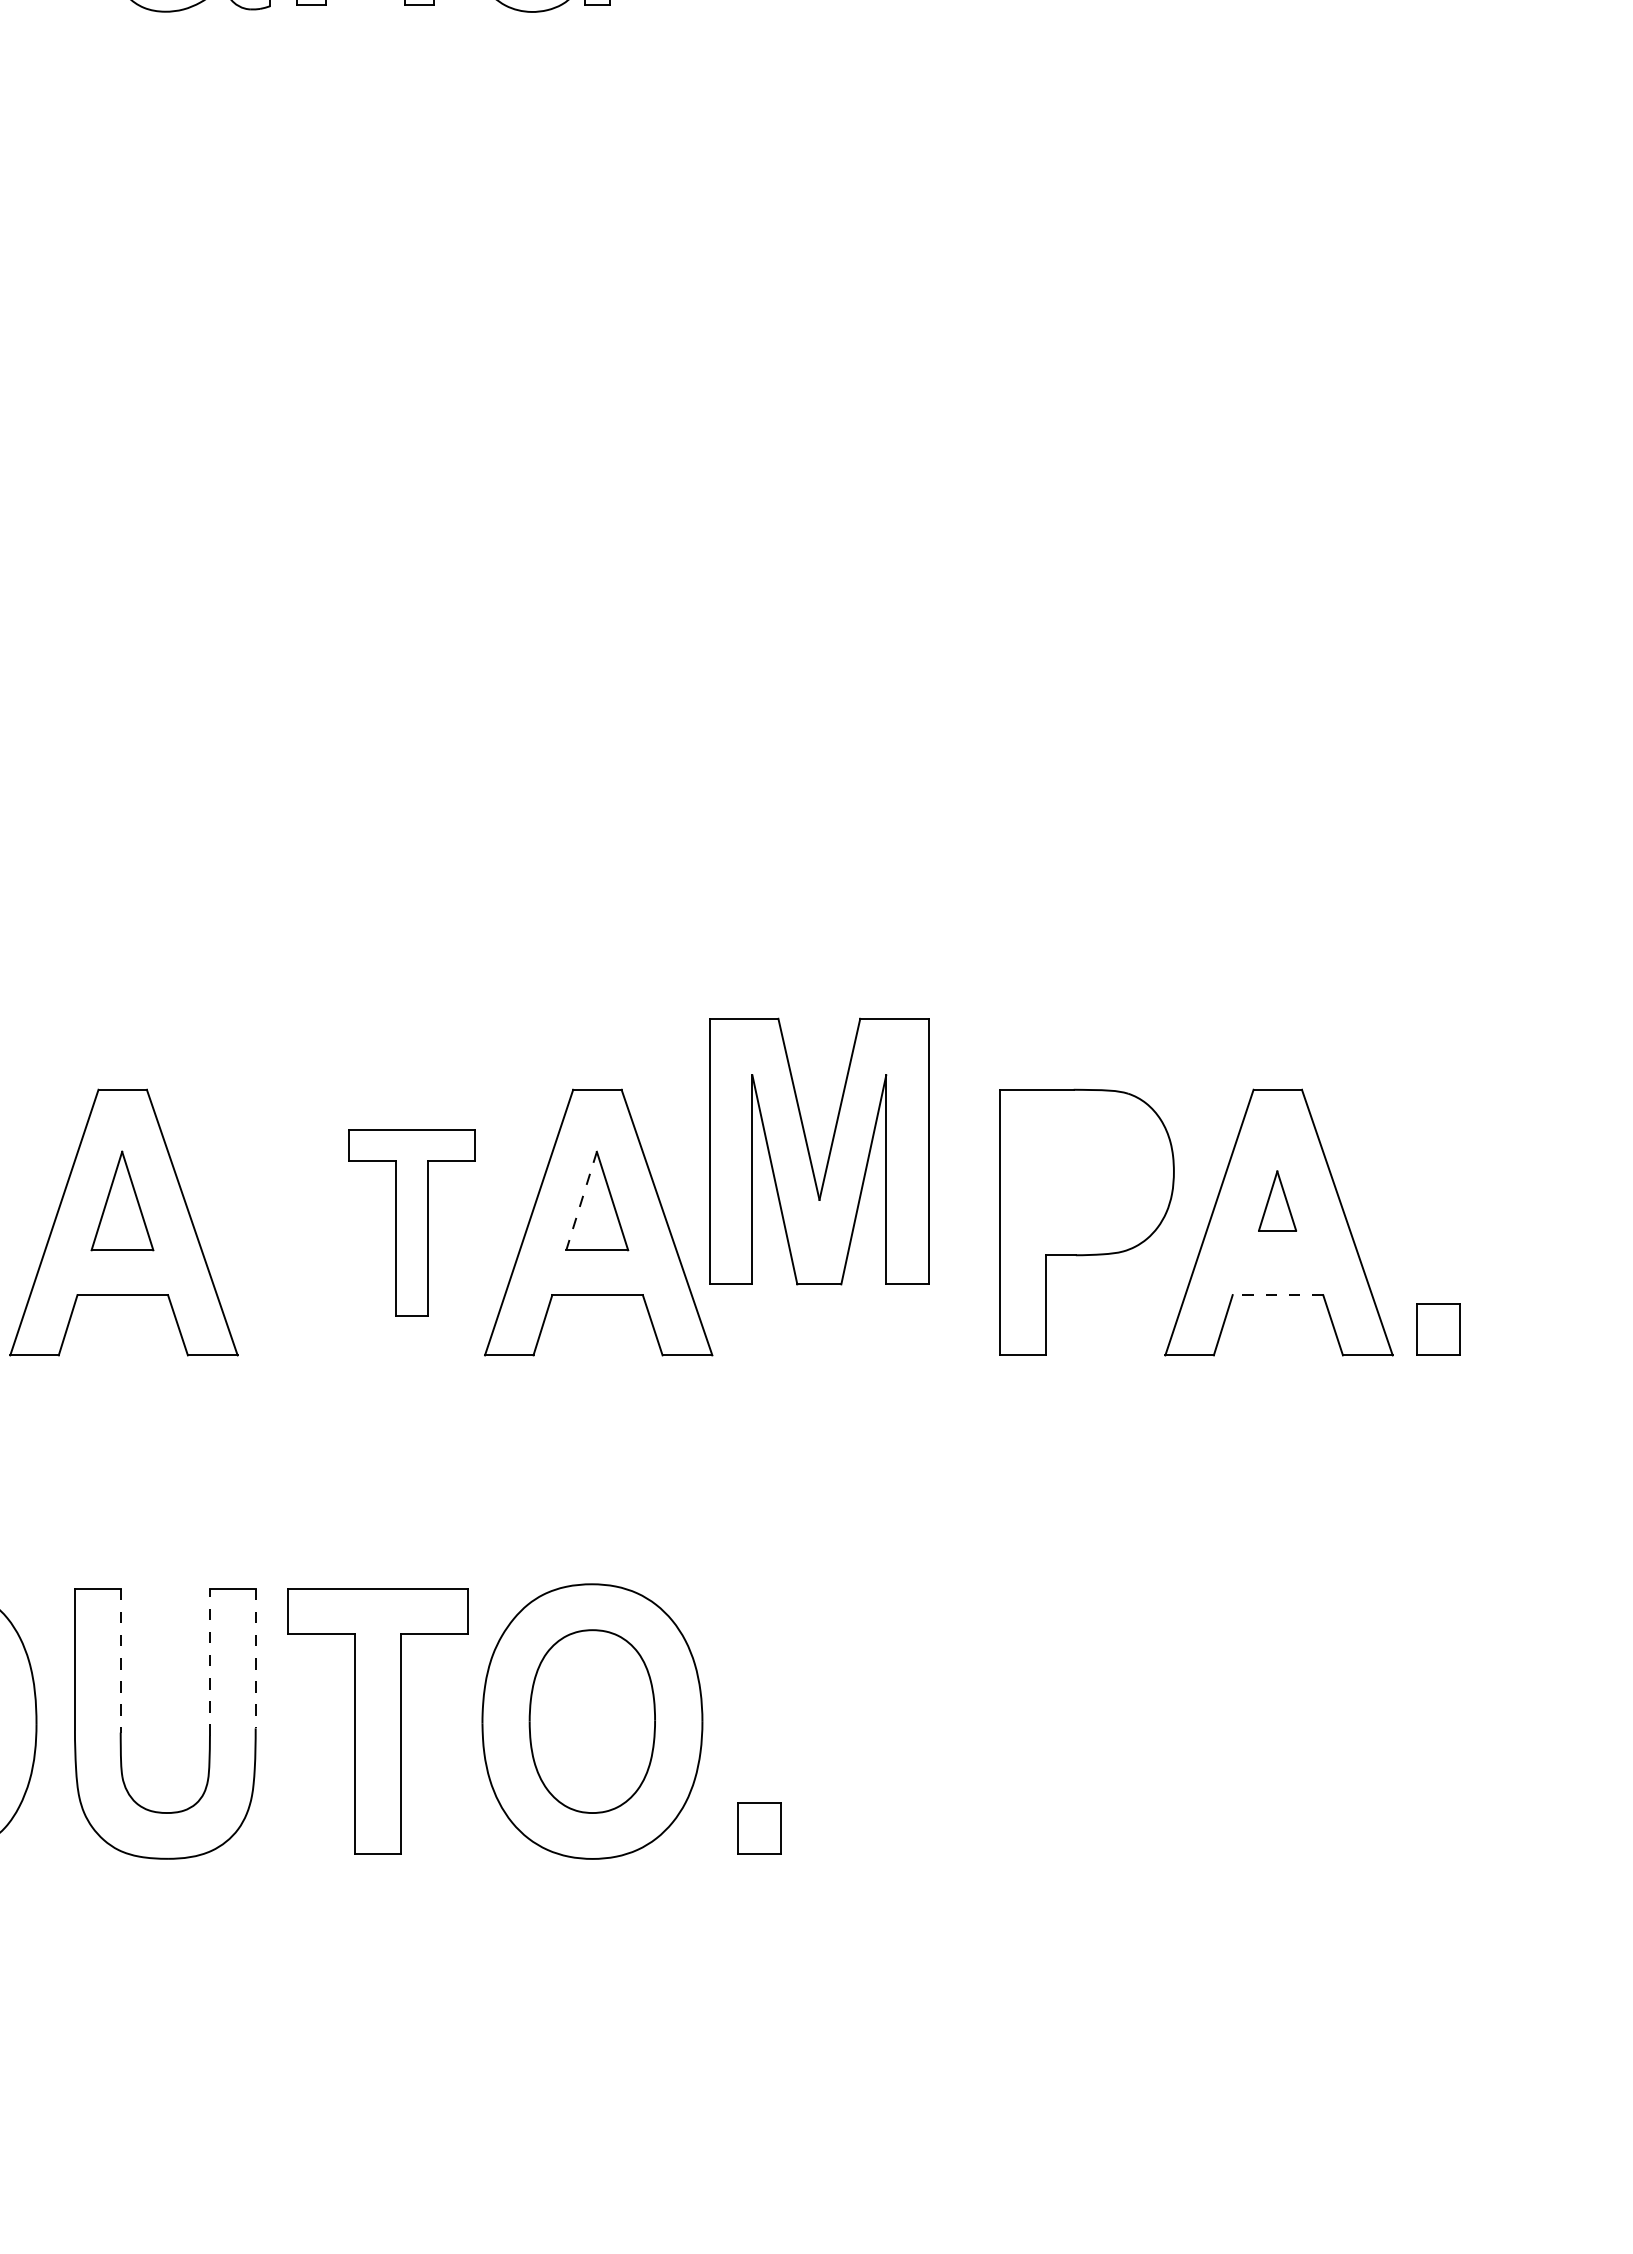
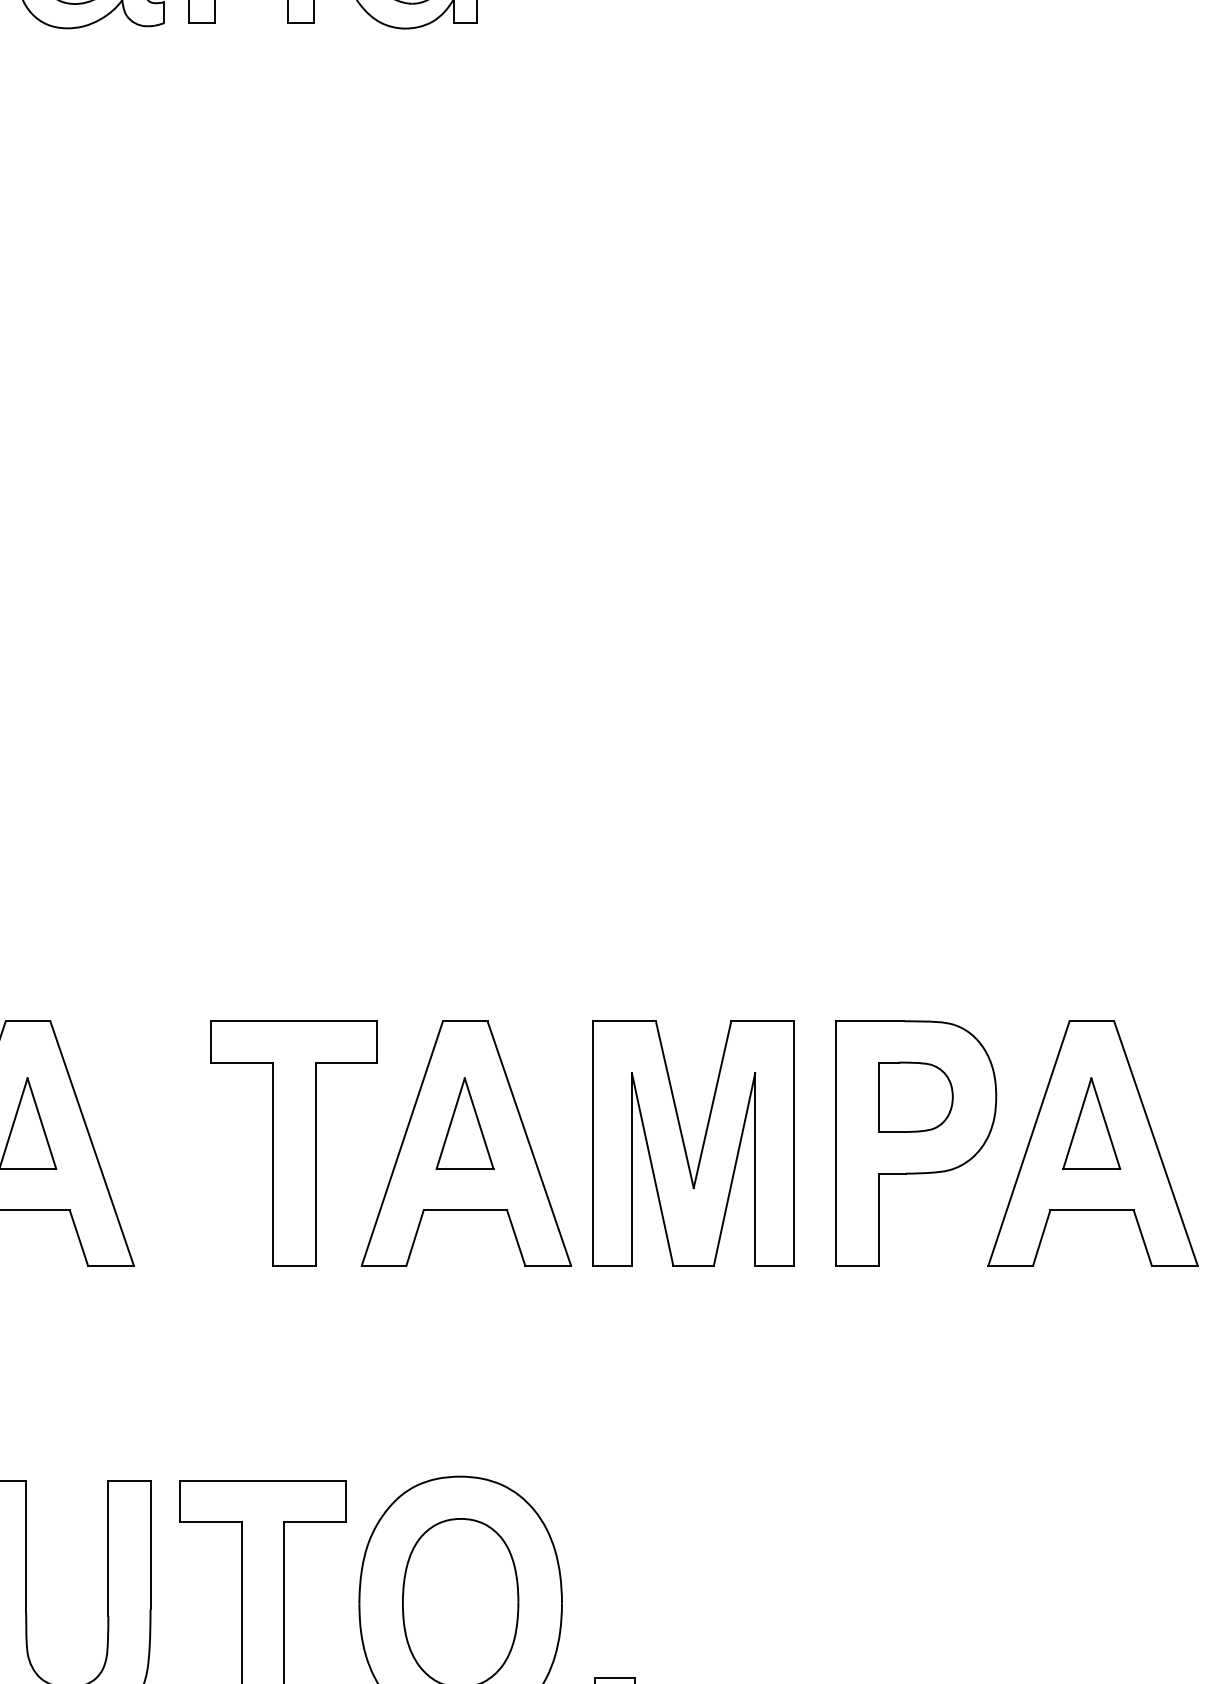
part: (810, 1154) -> (685, 1146), moved
part: (1086, 1171) -> (915, 1096), added
part: (1277, 1200) -> (1091, 1123), size x1.67
line: (581, 1201) -> (450, 1124), dashed -> solid
part: (411, 1222) -> (294, 1143), size x1.43
line: (1277, 1295) -> (1091, 1210), dashed -> solid
line: (255, 1658) -> (150, 1545), dashed -> solid
line: (120, 1660) -> (26, 1546), dashed -> solid
line: (209, 1661) -> (107, 1547), dashed -> solid

